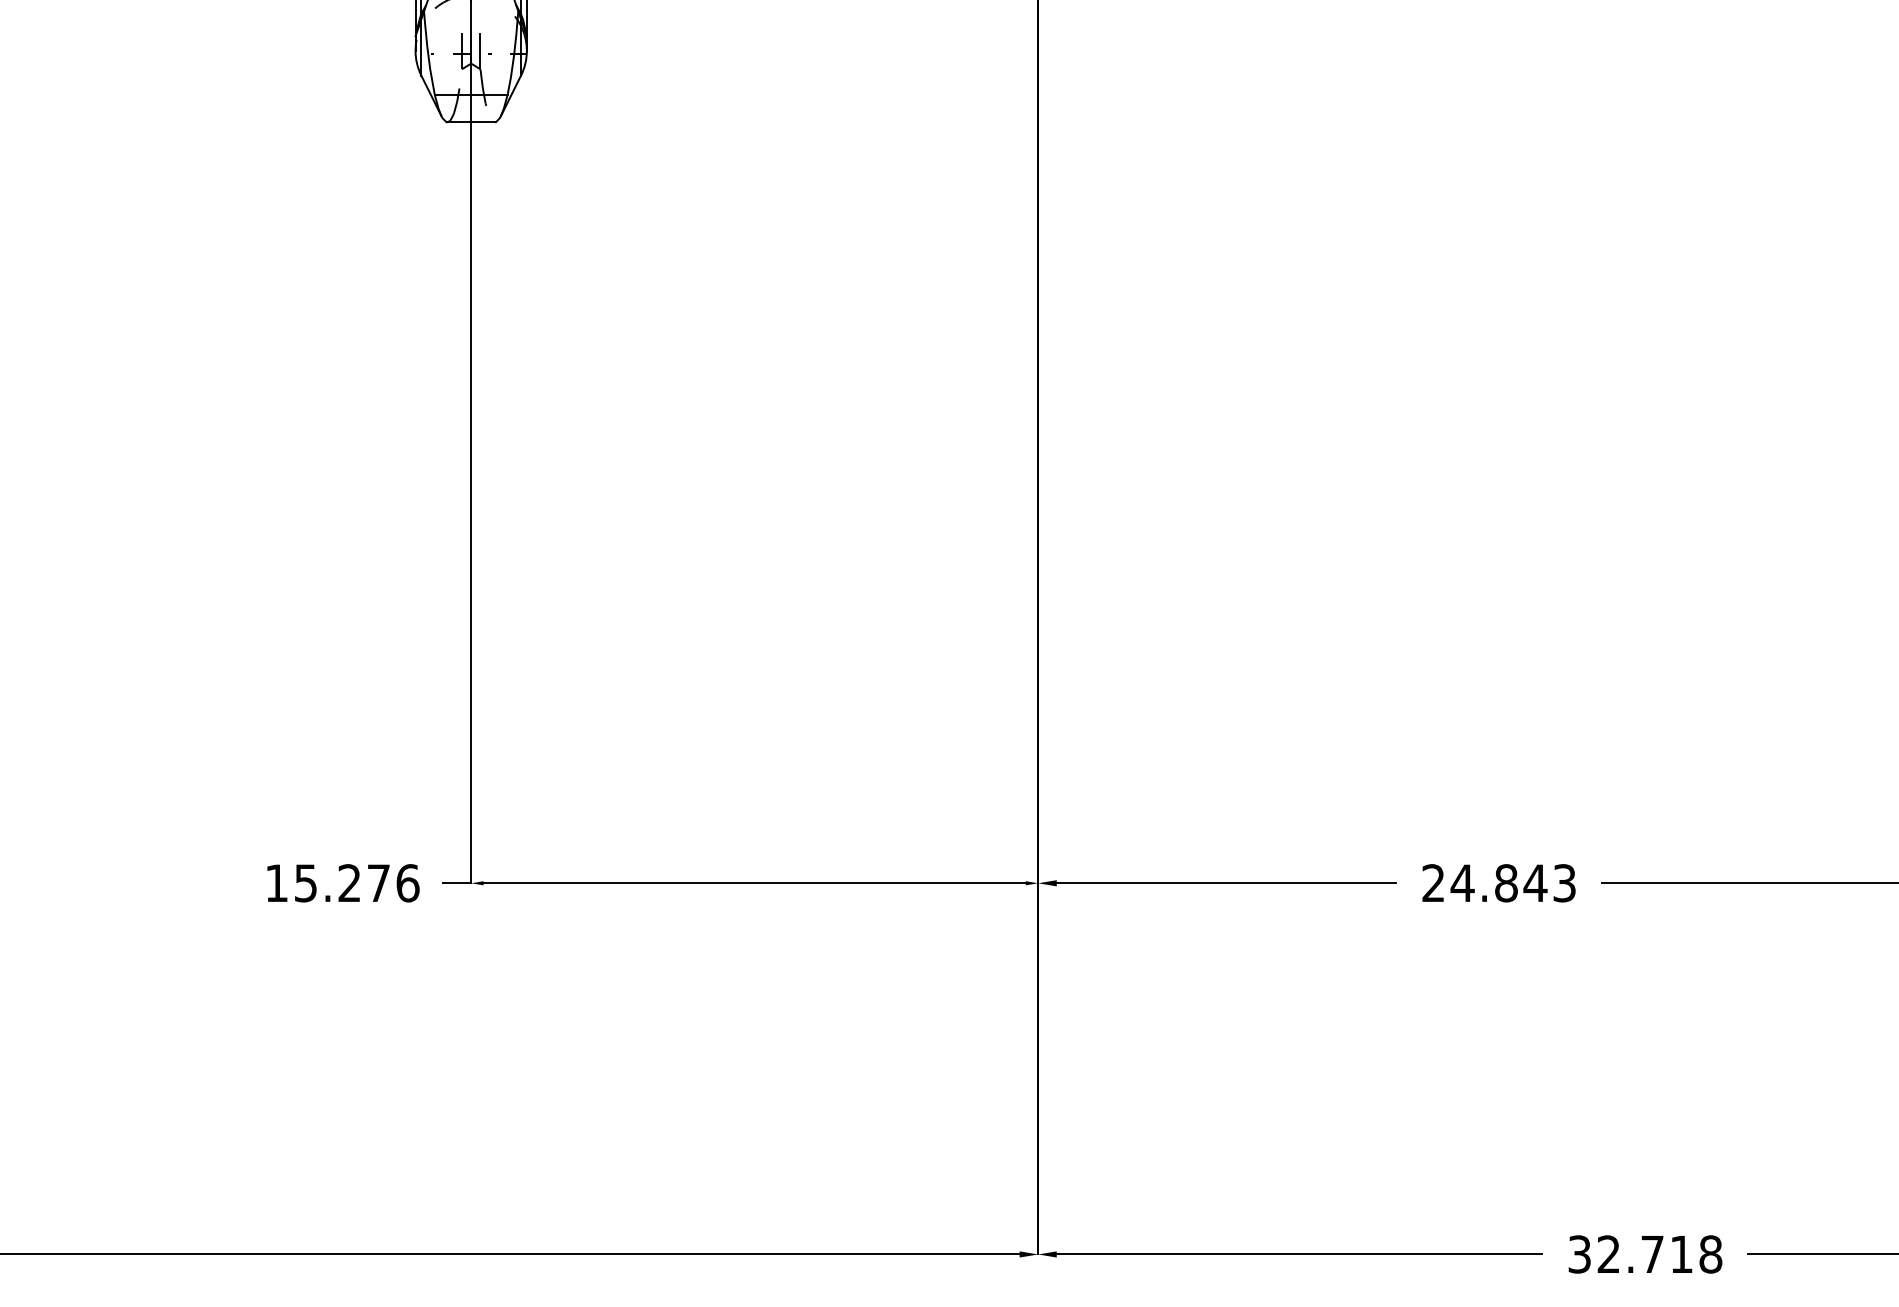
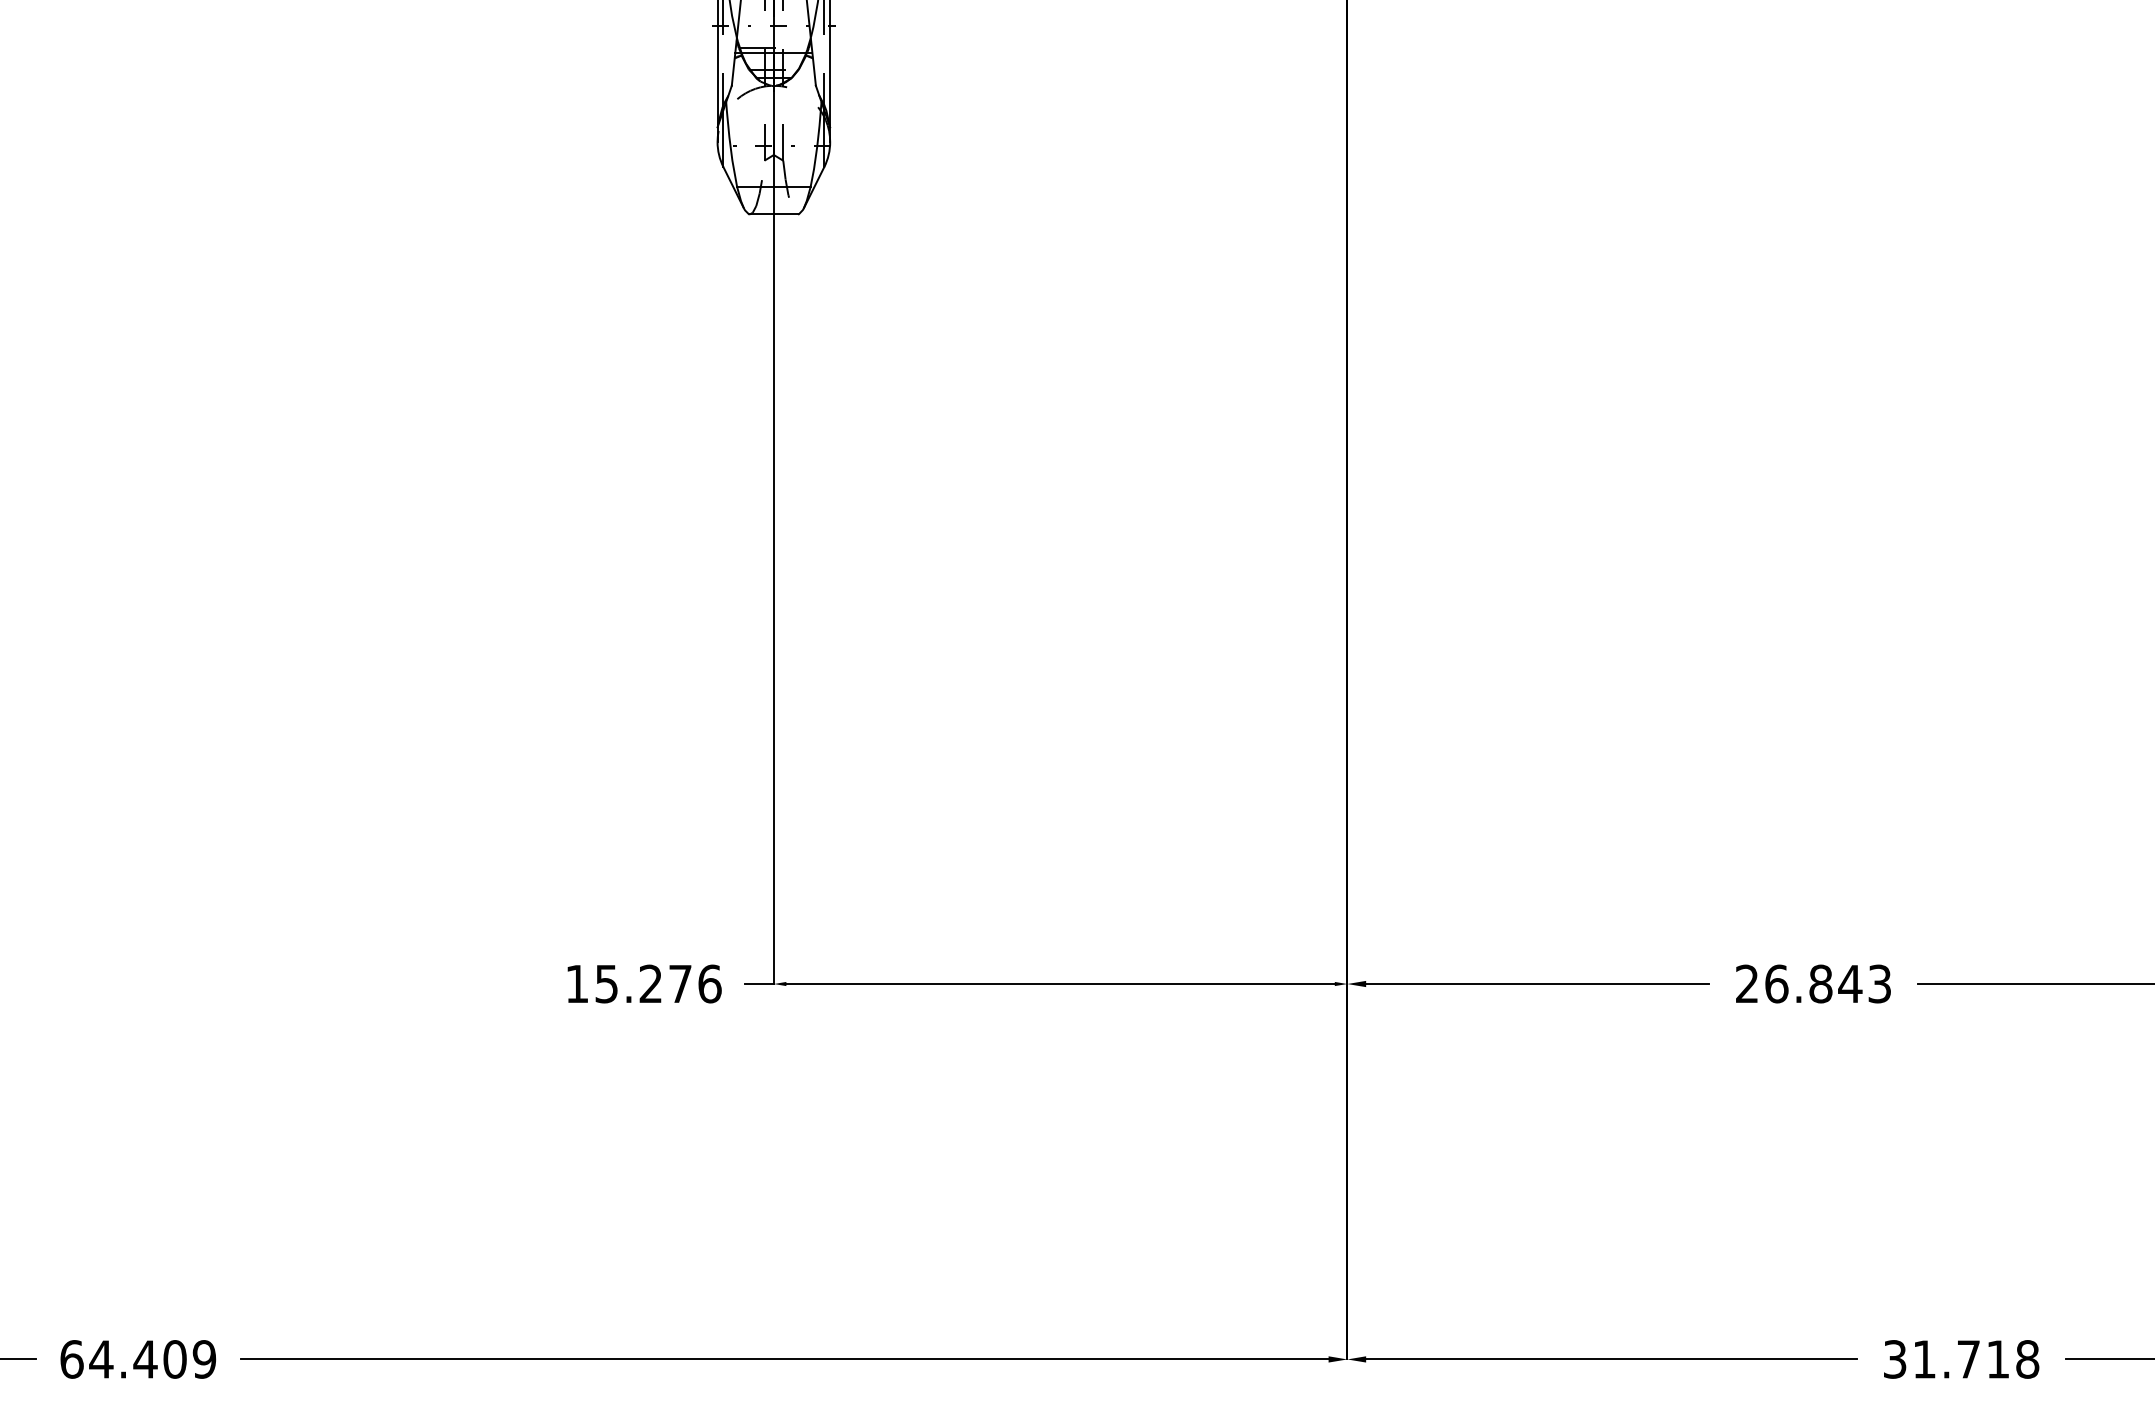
text: (1462, 882) -> (1776, 983), 24.843 -> 26.843
text: (1608, 1254) -> (1924, 1359), 32.718 -> 31.718

